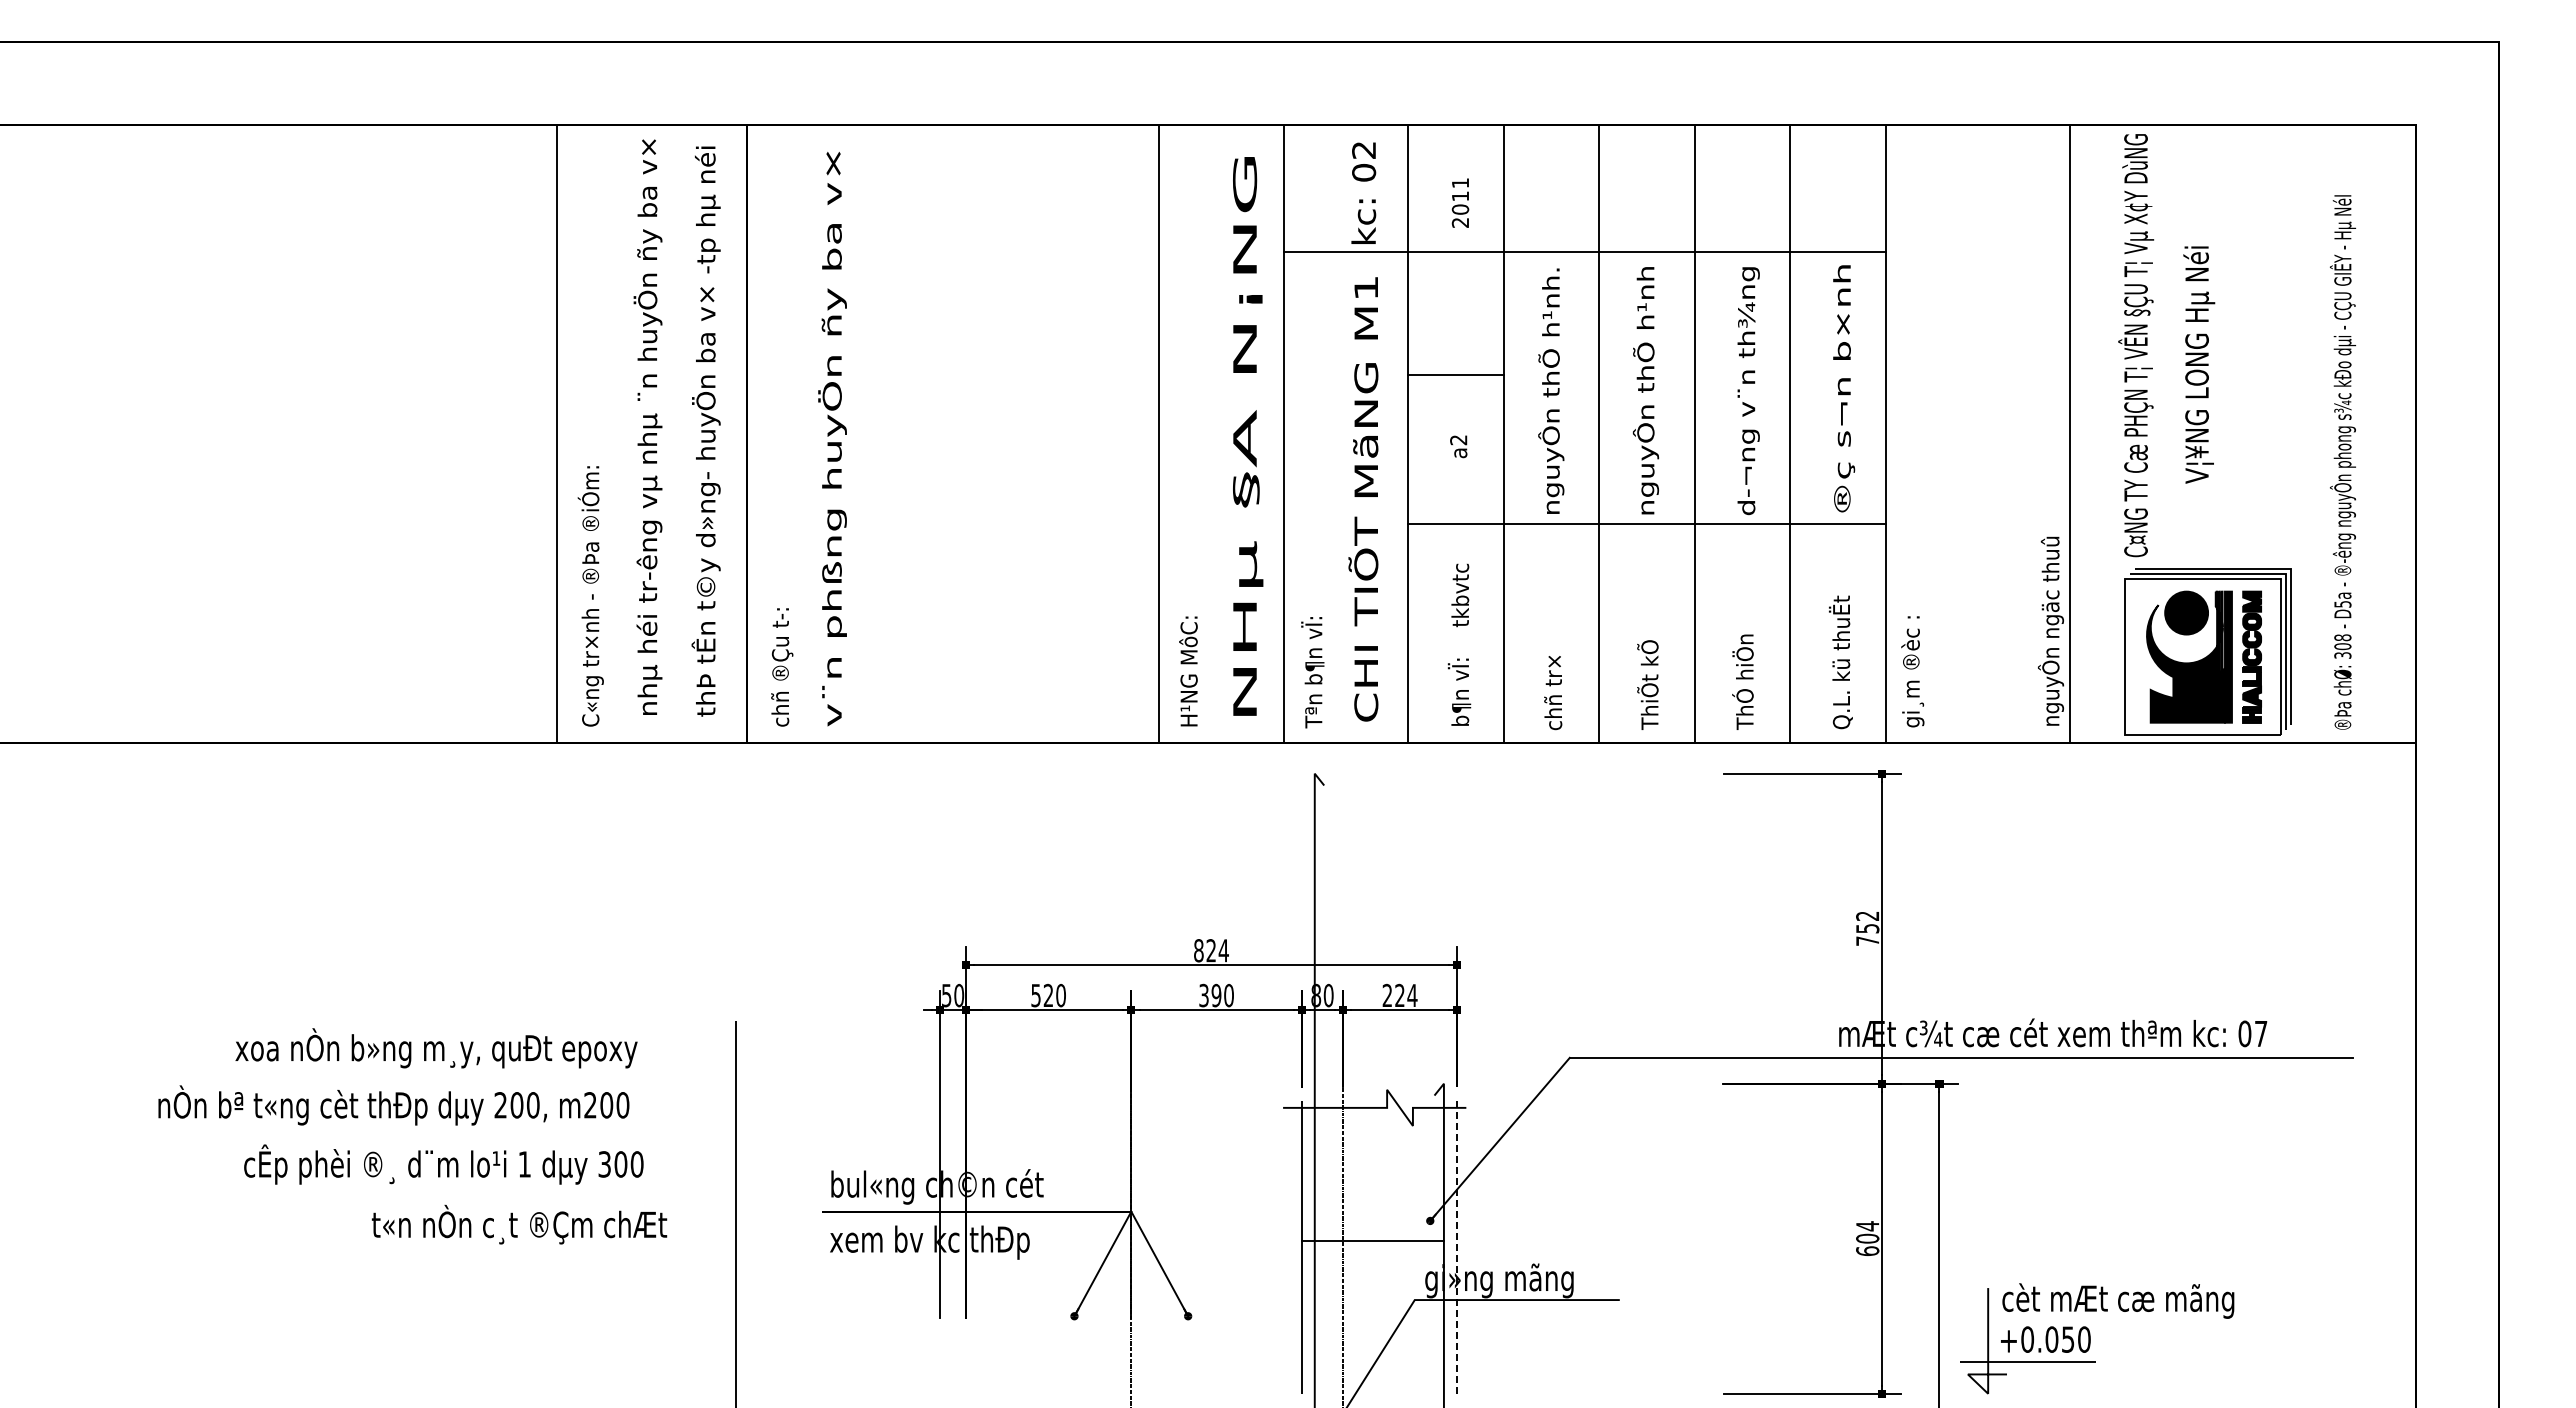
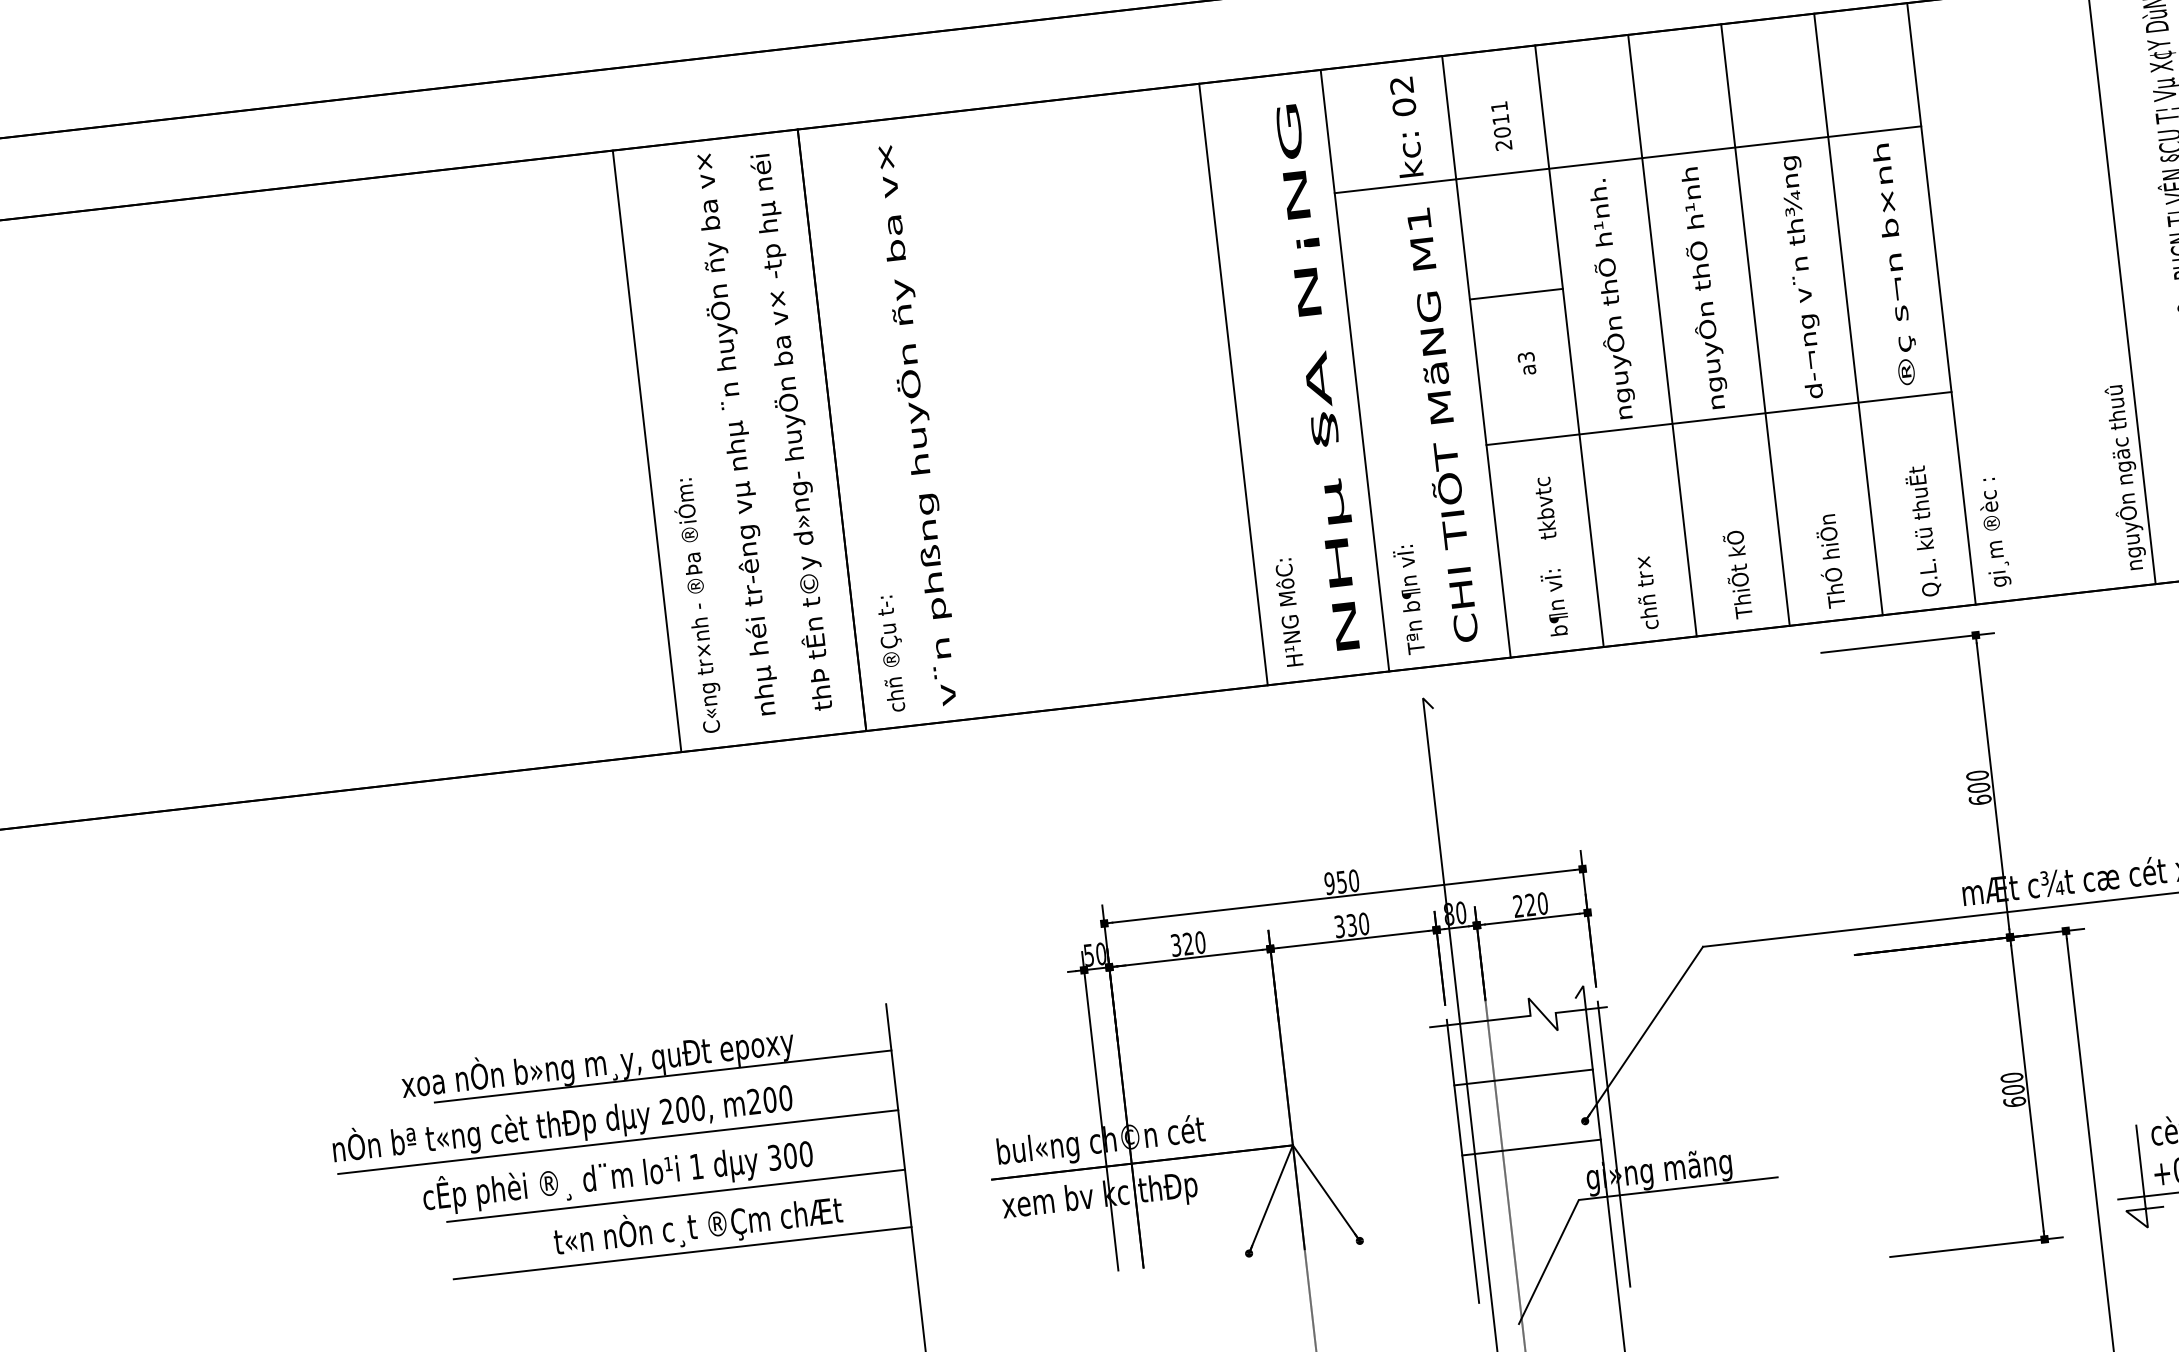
text: (1458, 440) -> (1526, 357), a2 -> a3
text: (1867, 928) -> (1978, 787), 752 -> 600
text: (1211, 950) -> (1342, 881), 824 -> 950
text: (1035, 994) -> (1175, 944), 520 -> 320
text: (1216, 995) -> (1351, 925), 390 -> 330
text: (1412, 995) -> (1542, 903), 224 -> 220
line: (500, 1069) -> (662, 1076), added
line: (447, 1130) -> (617, 1142), added
line: (1372, 1169) -> (1523, 1077), added
line: (500, 1191) -> (676, 1195), added
text: (1867, 1226) -> (2011, 1078), 604 -> 600
line: (1456, 1247) -> (1613, 1144), dashed -> solid
line: (500, 1250) -> (682, 1253), added

